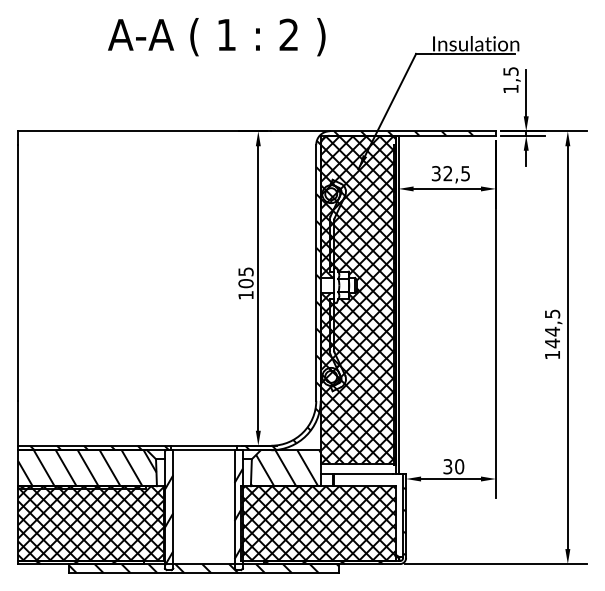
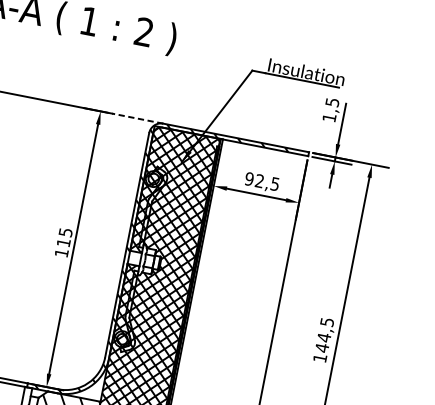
line: (300, 131) -> (137, 118), solid -> dashed
text: (435, 173) -> (248, 178), 32,5 -> 92,5
text: (245, 283) -> (63, 242), 105 -> 115

